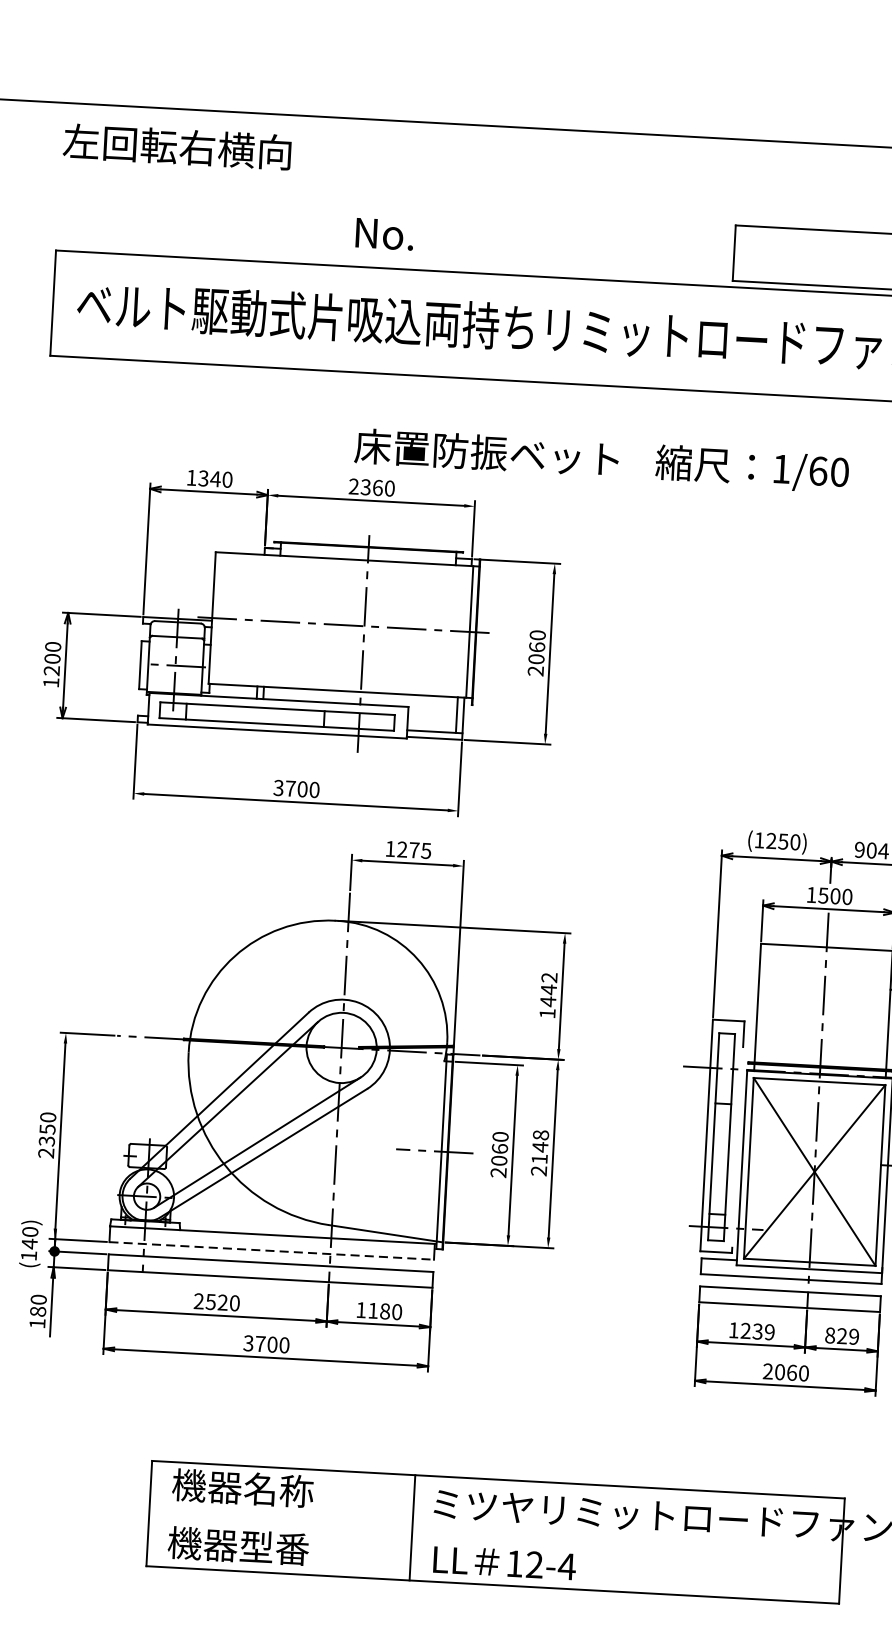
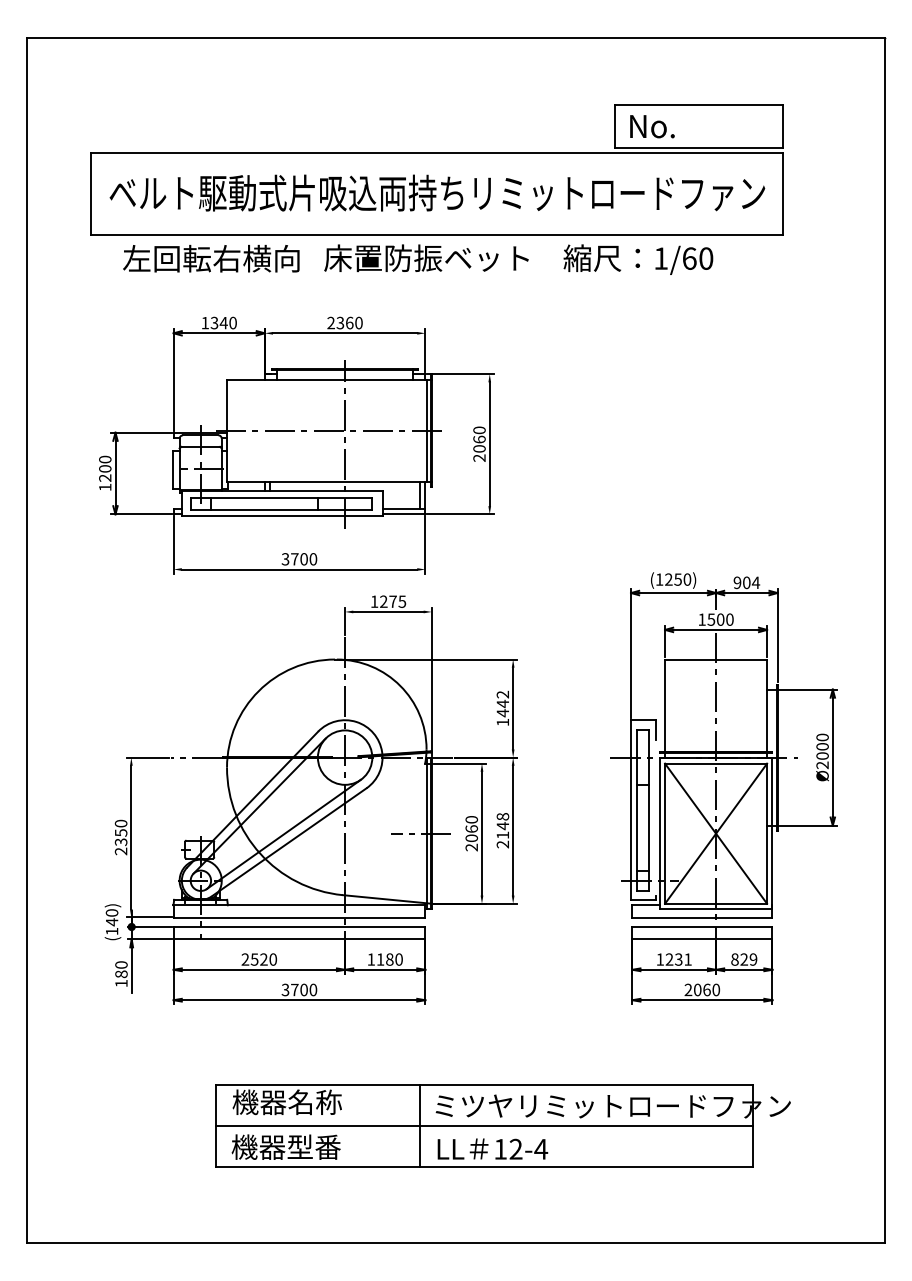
text: (177, 146) -> (211, 258), moved
text: (384, 234) -> (652, 126), moved
text: (486, 453) -> (426, 258), moved
text: (752, 468) -> (638, 259), moved
line: (271, 1250) -> (299, 917), dashed -> solid
text: (769, 1332) -> (687, 959), 1239 -> 1231
line: (495, 1532) -> (484, 1125), added

